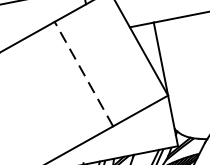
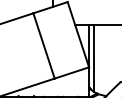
line: (82, 73) -> (43, 45), dashed -> solid
line: (174, 76) -> (94, 57), added

